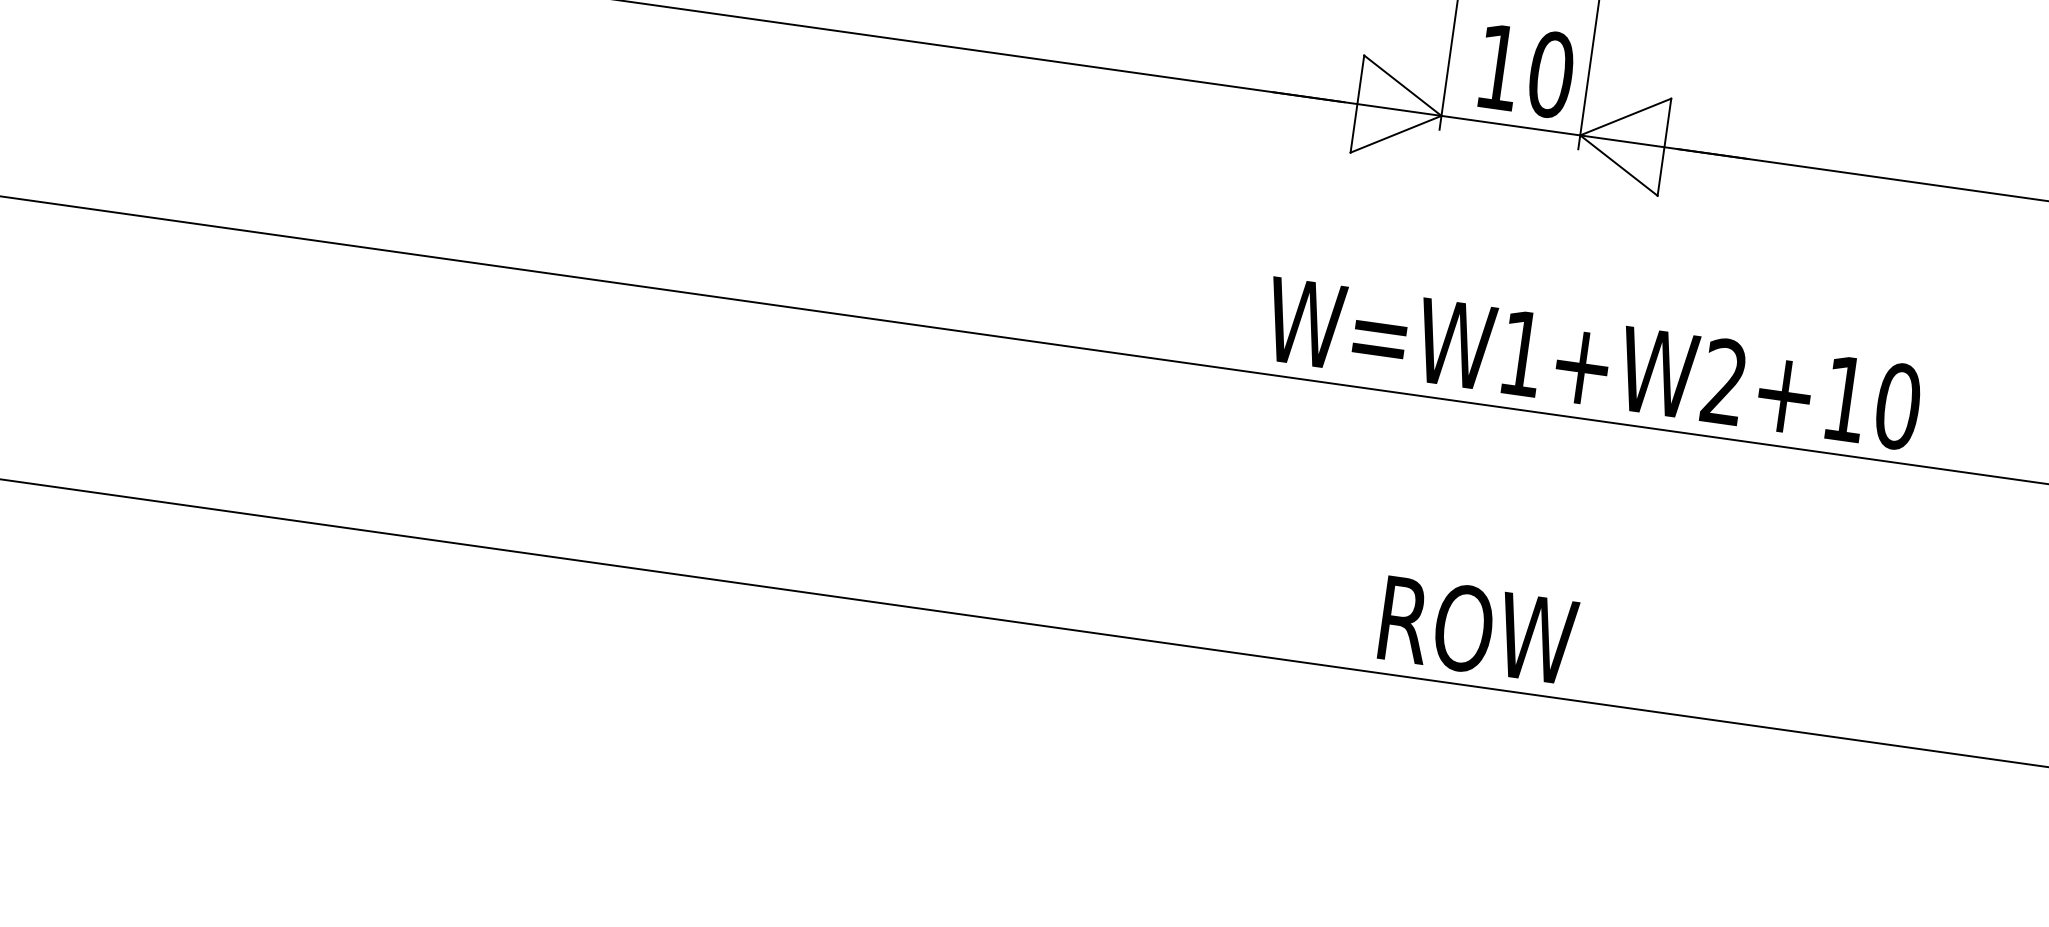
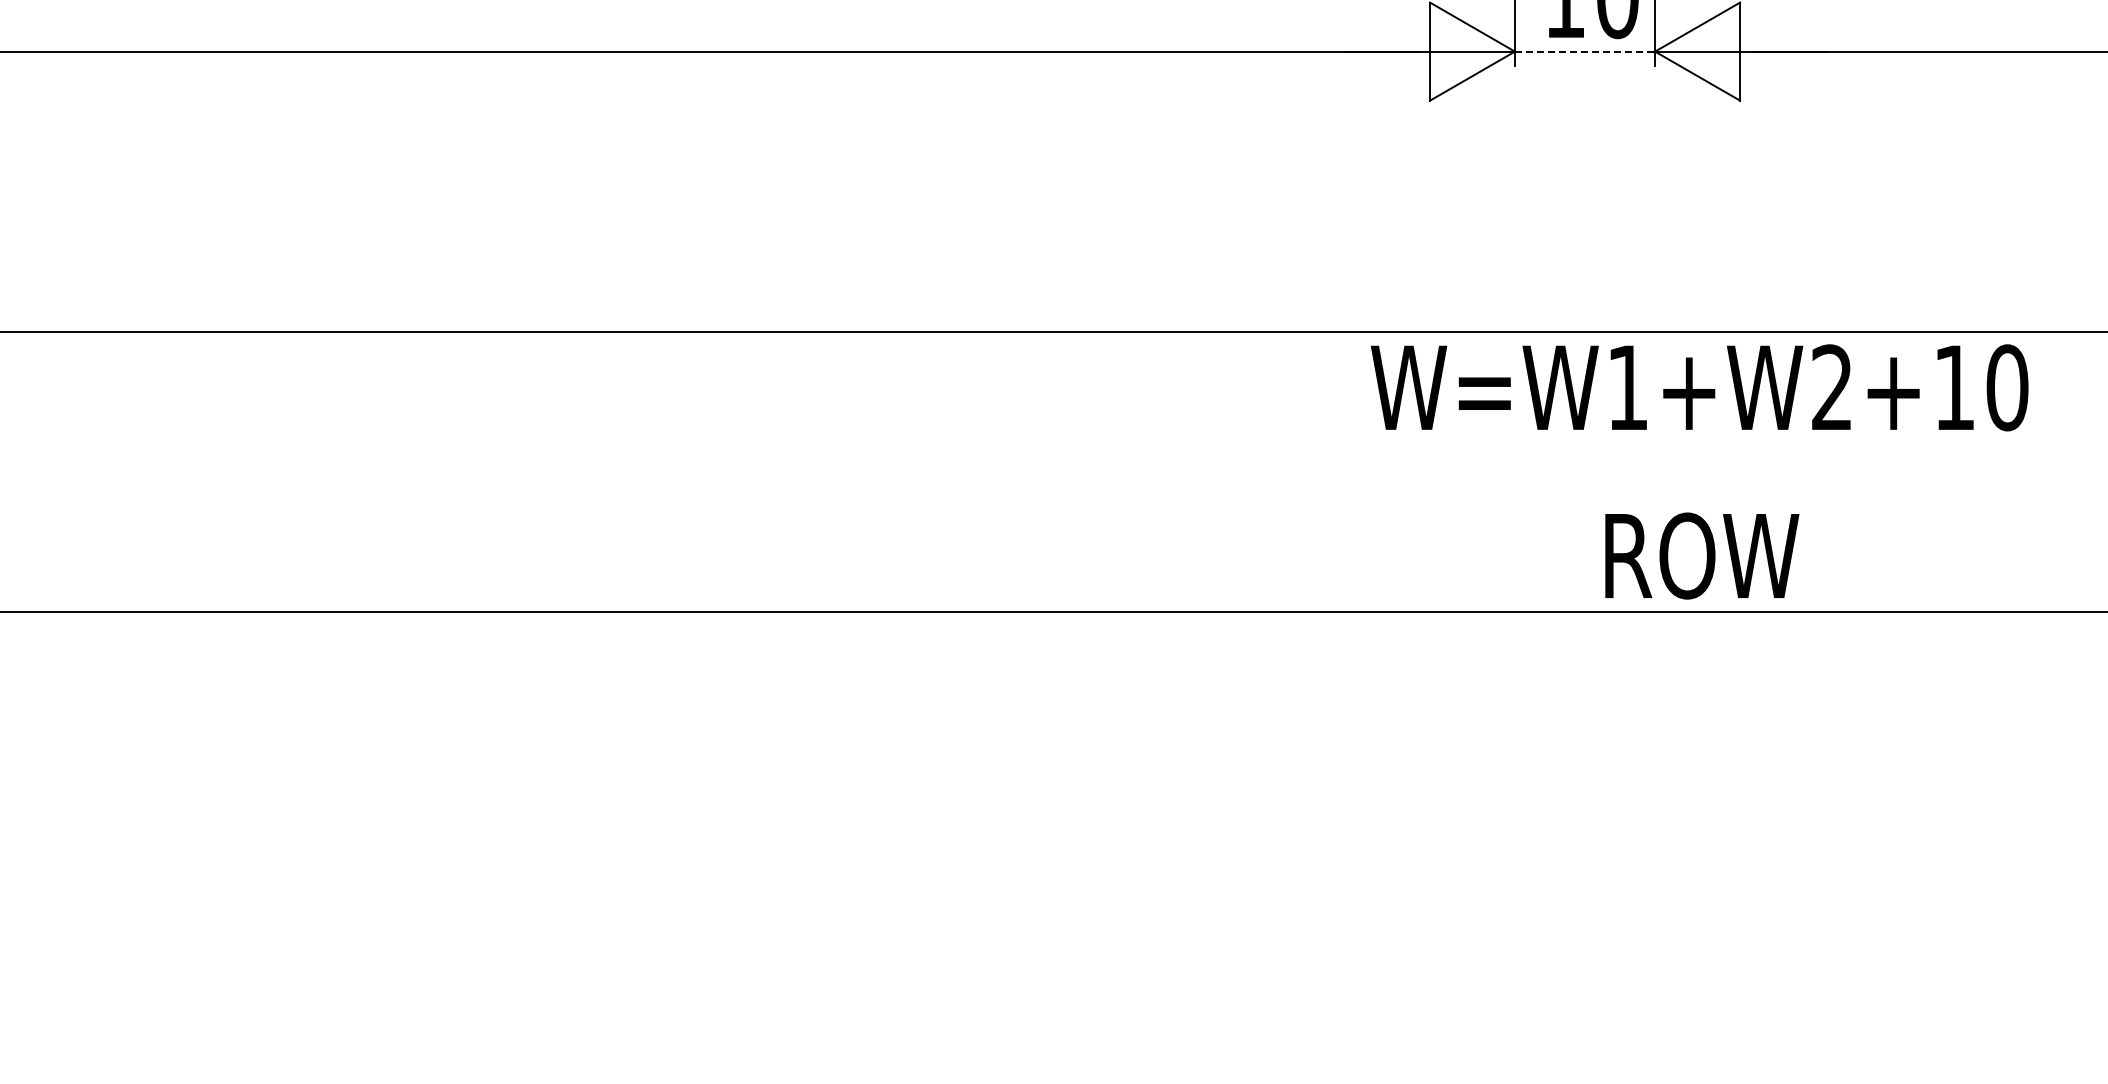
line: (1511, 125) -> (1585, 51), solid -> dashed
text: (1593, 363) -> (1699, 387), moved
text: (1478, 629) -> (1702, 555), moved

